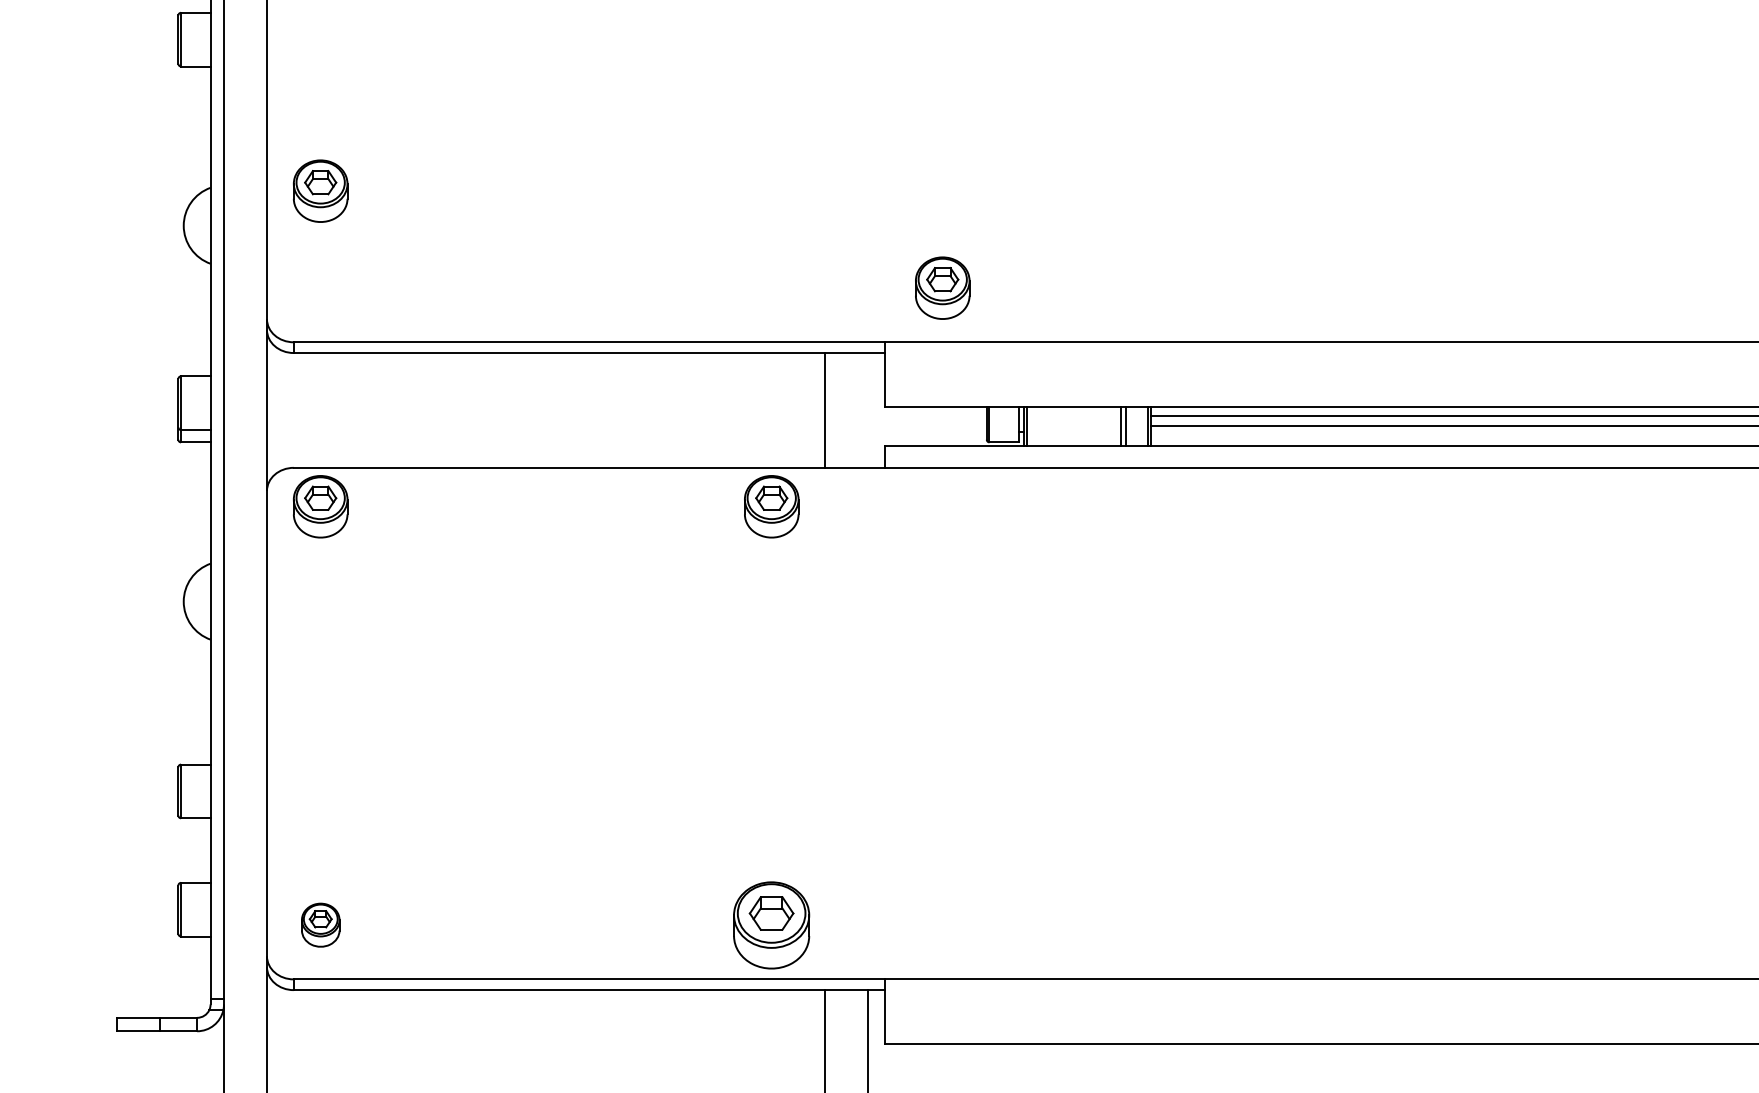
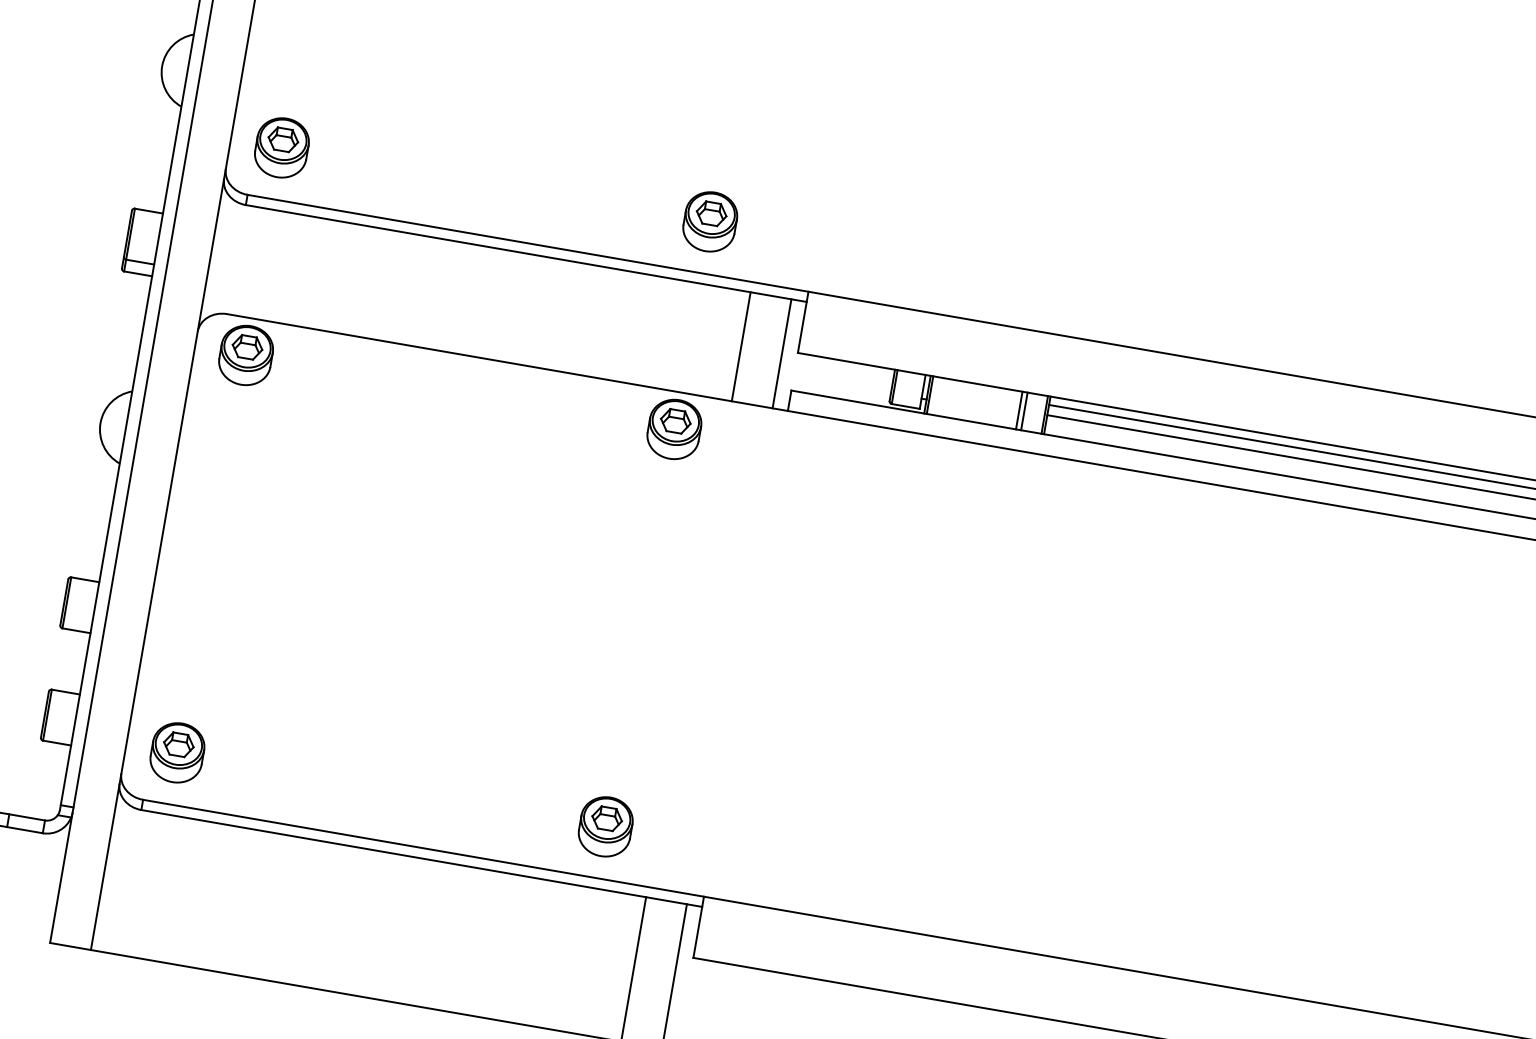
part: (320, 190) -> (281, 147), moved
part: (942, 287) -> (710, 221), moved
line: (868, 410) -> (782, 353), added
part: (320, 924) -> (177, 752), size x1.43
part: (771, 924) -> (605, 826), size x0.71

